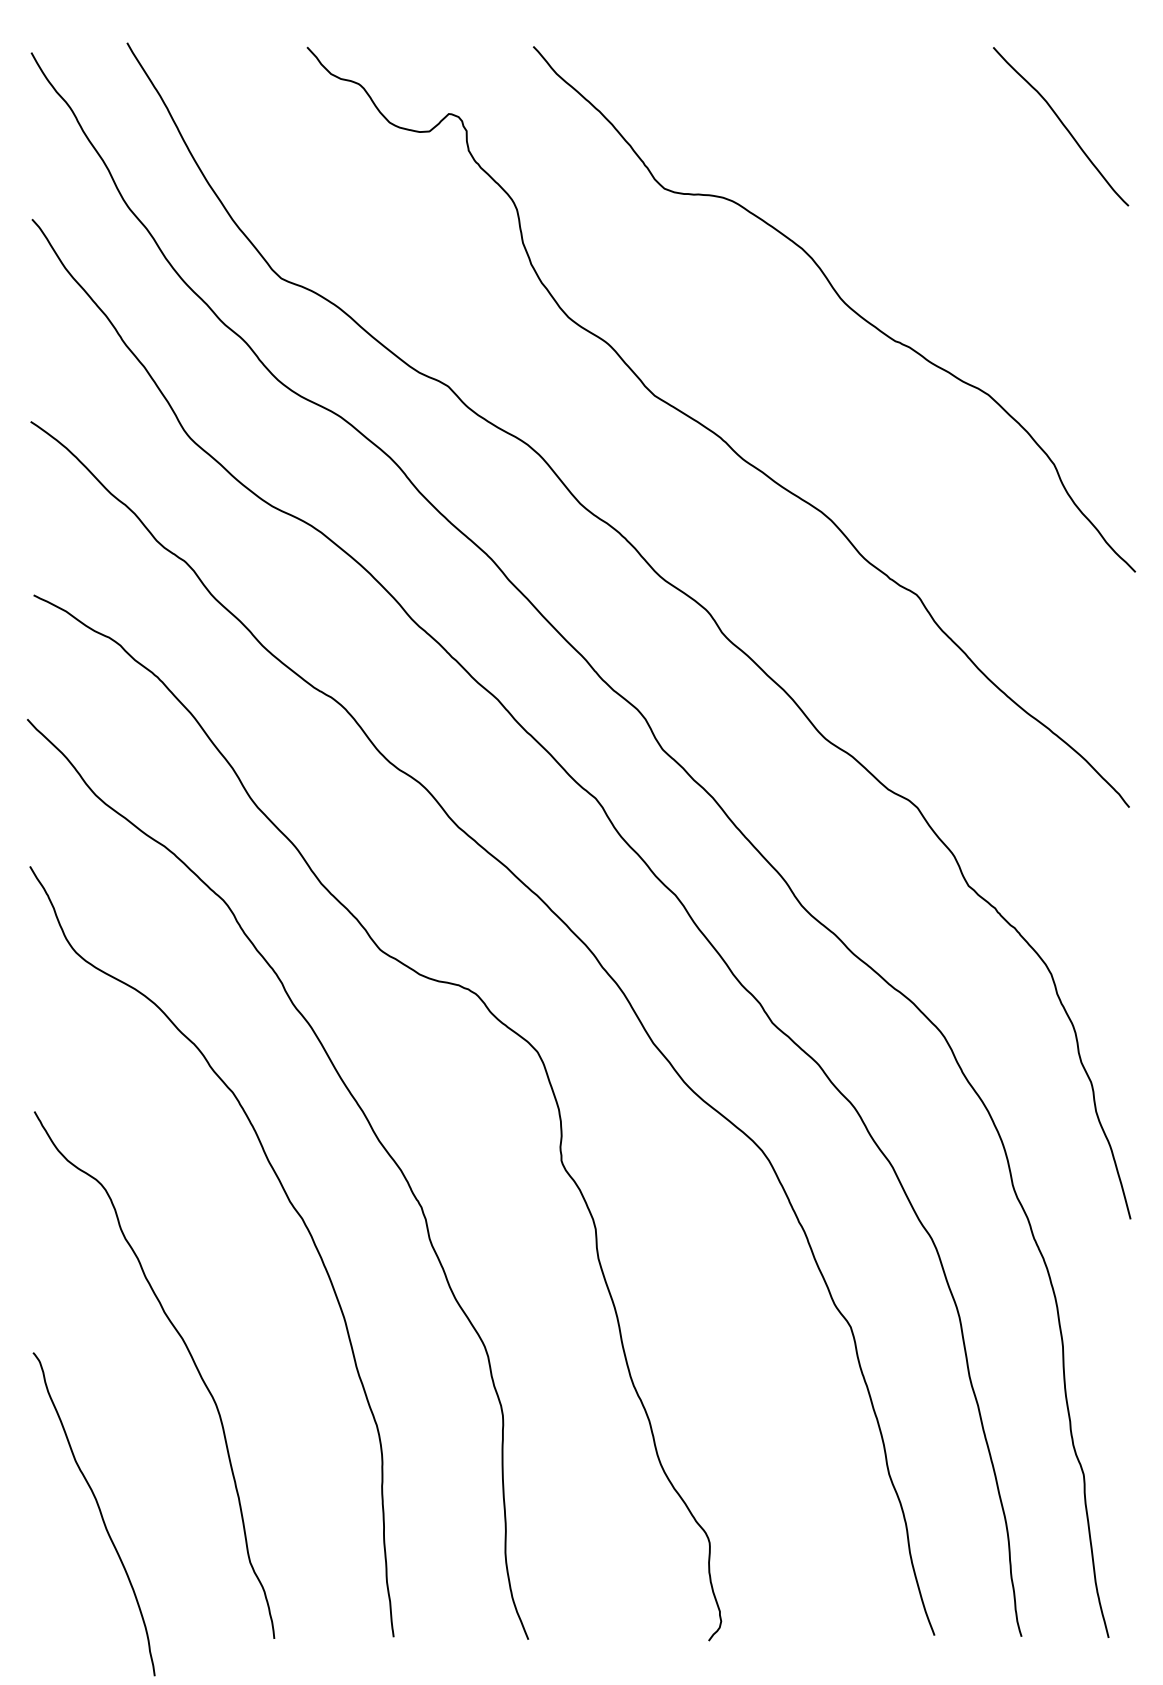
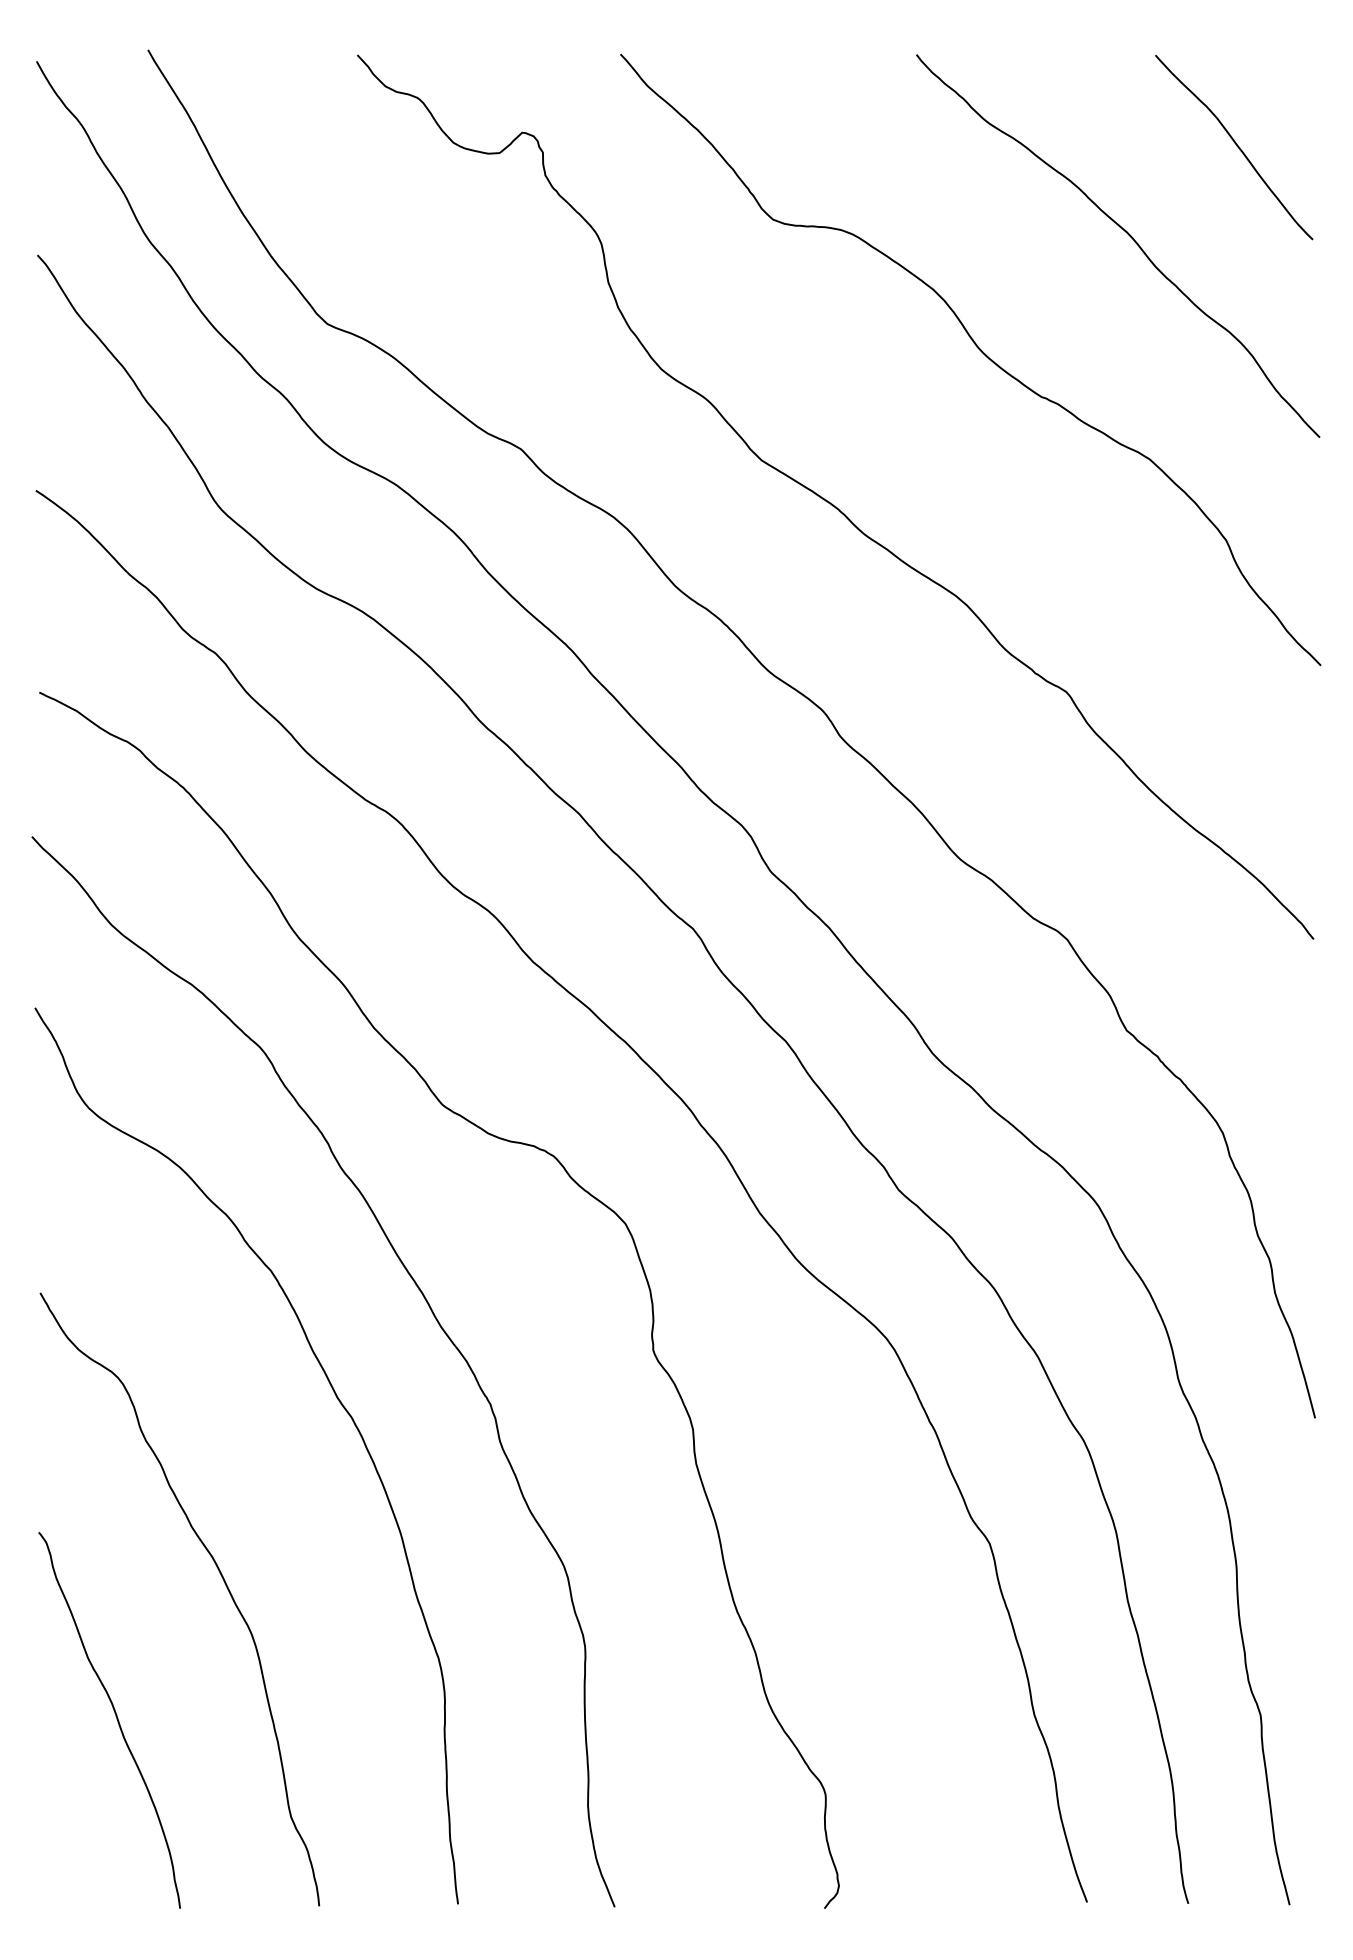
curve: (970, 202) -> (1128, 235), added
curve: (100, 1513) -> (116, 1719), moved

